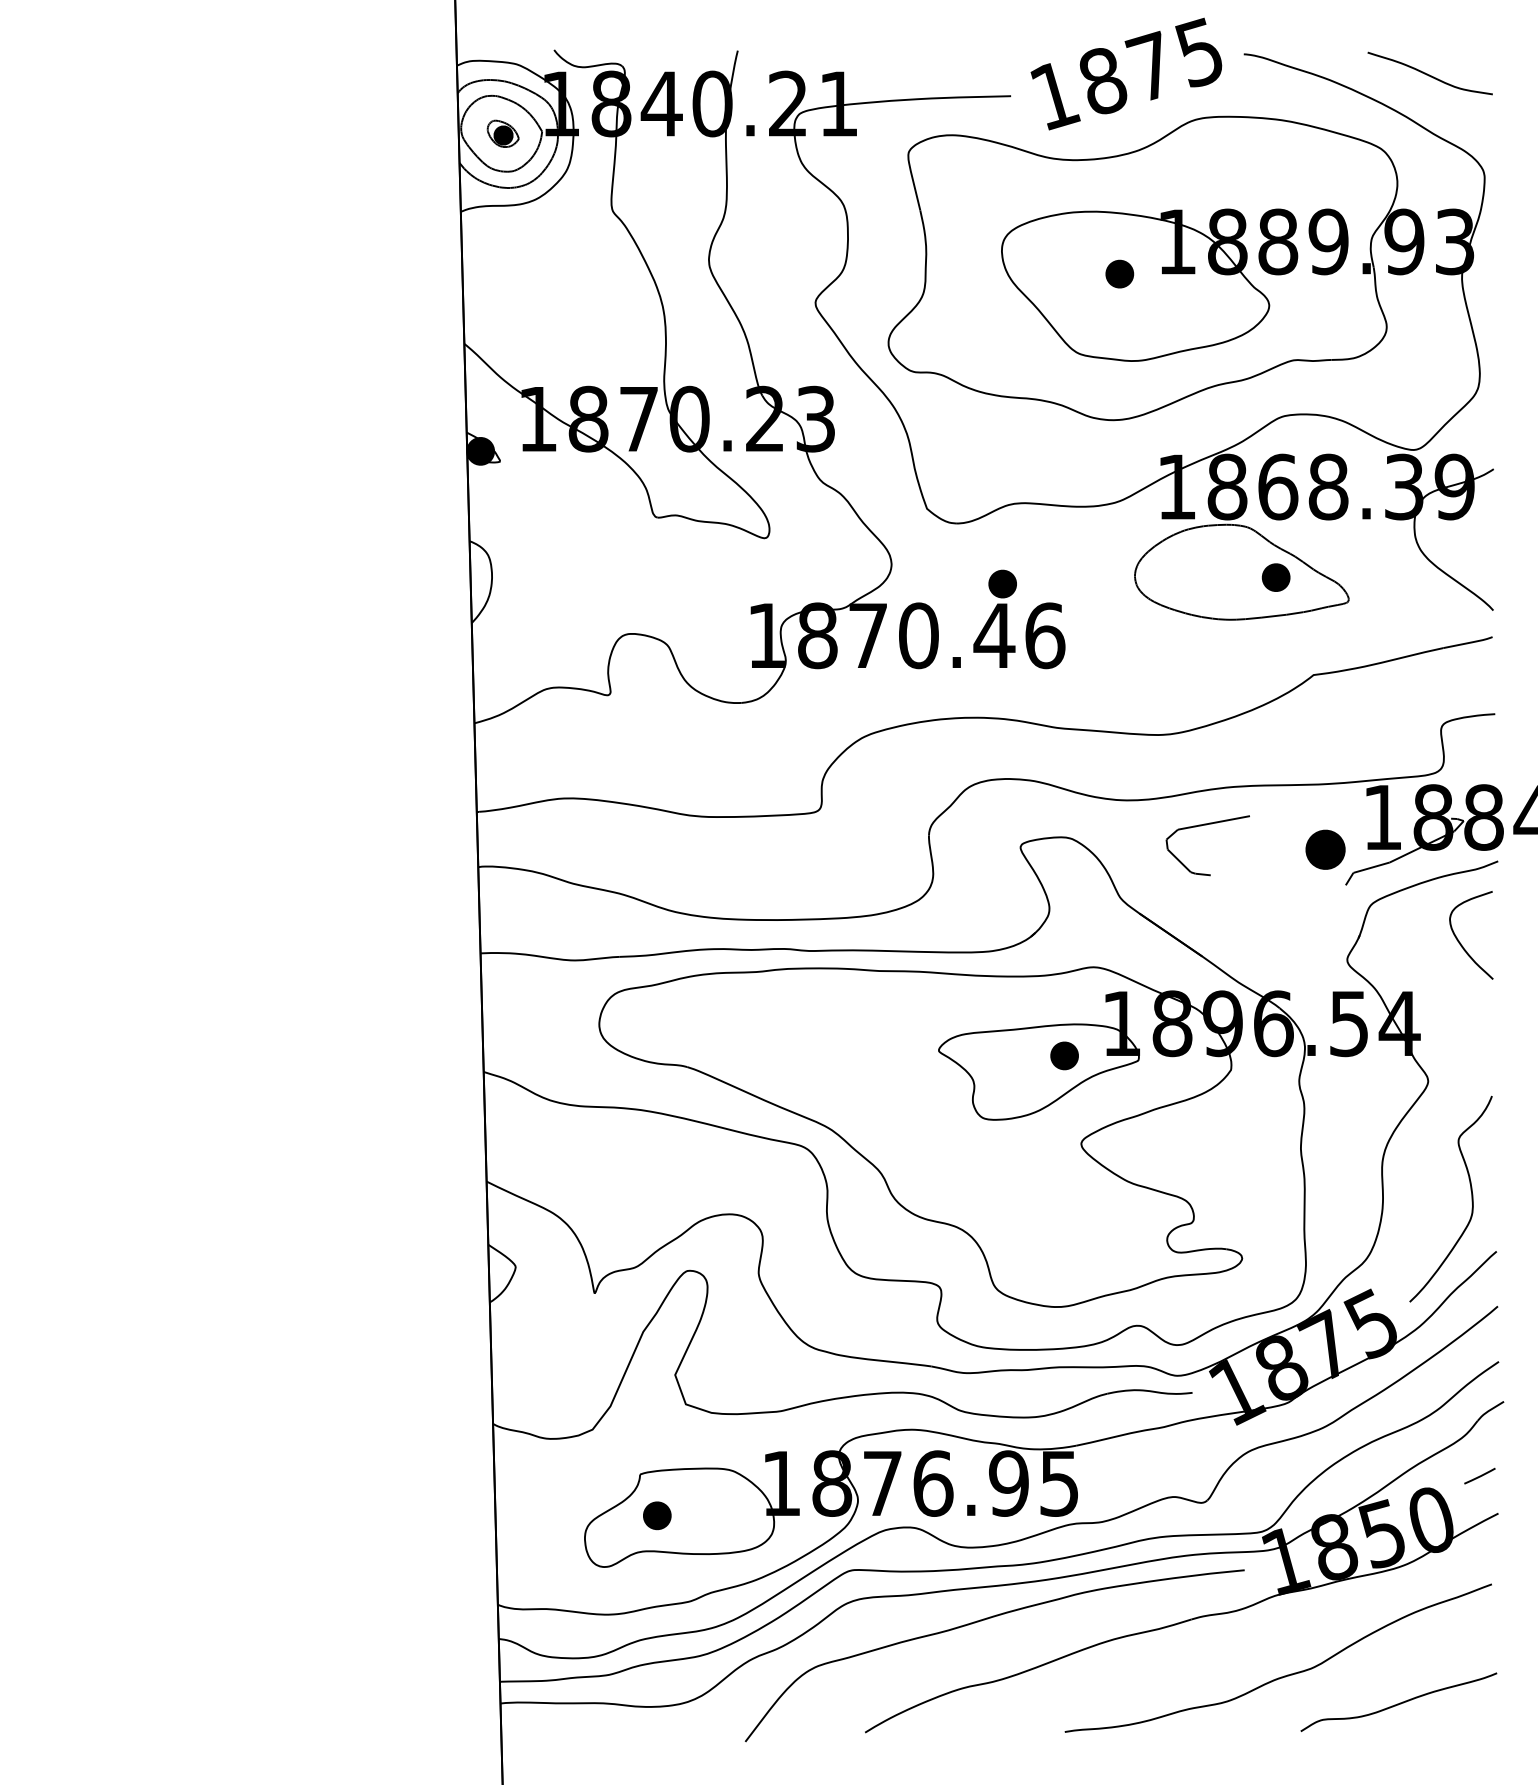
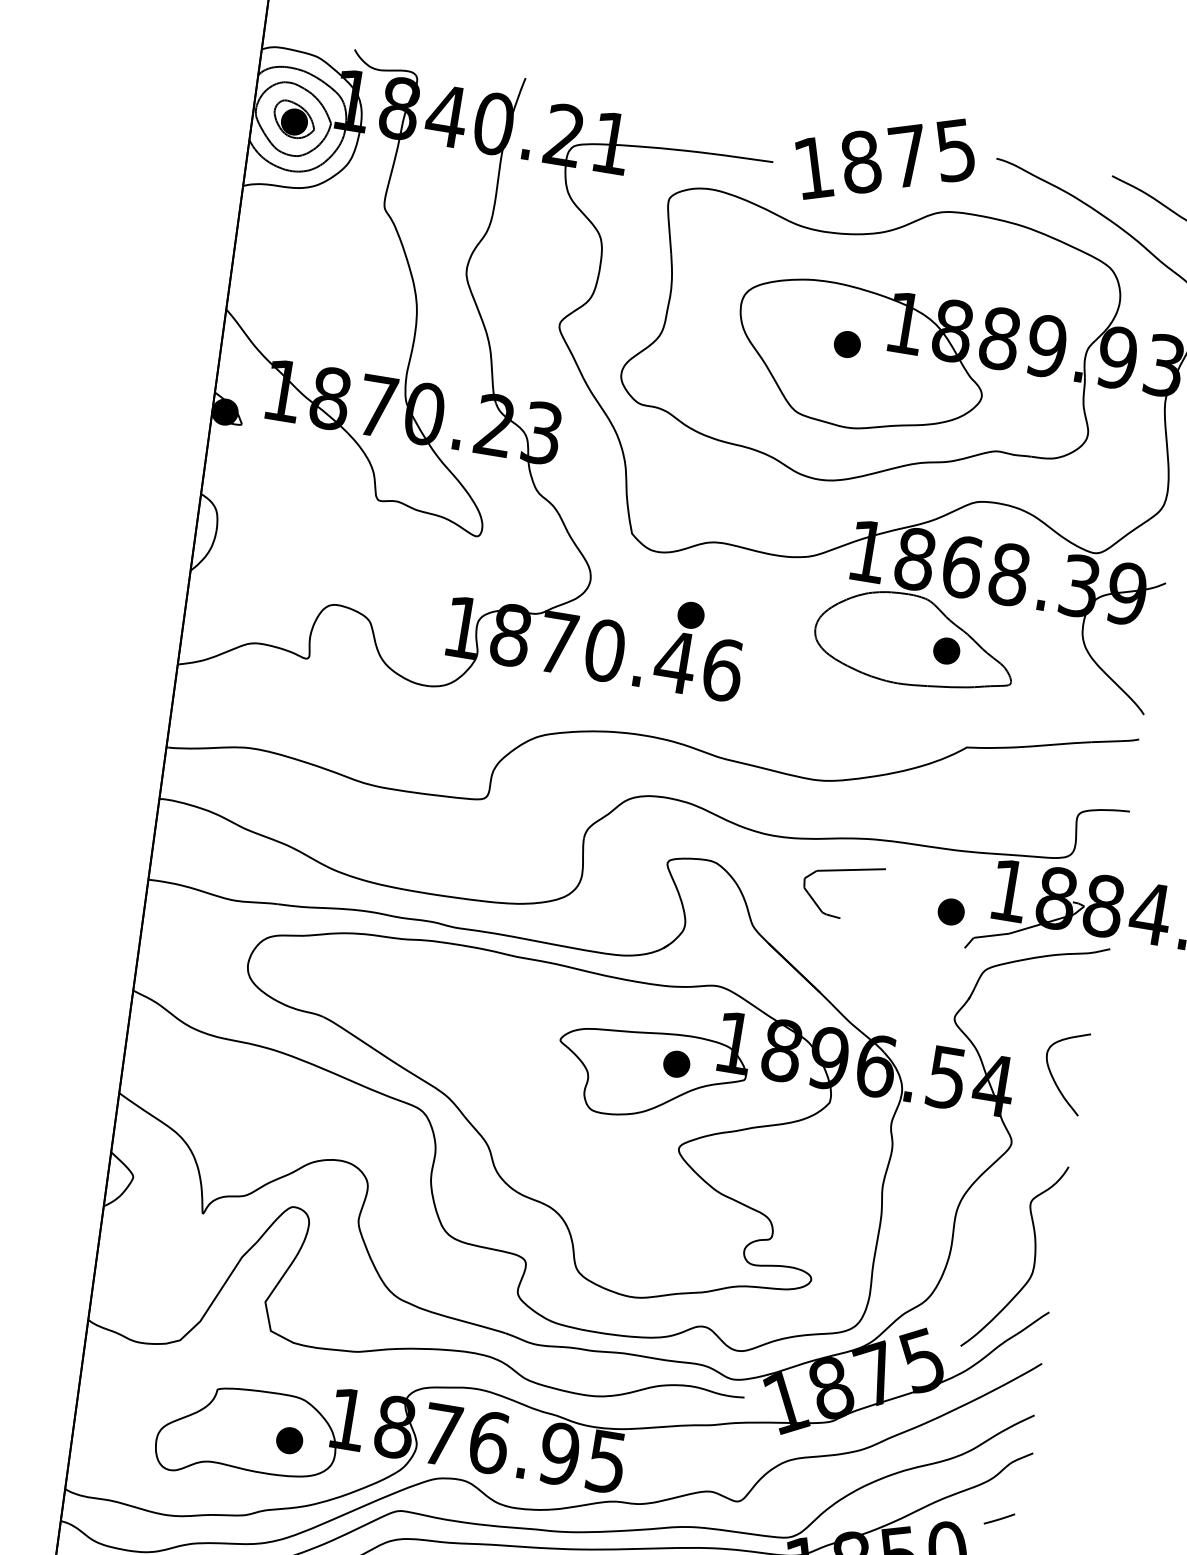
part: (503, 133) -> (294, 119), size x1.43
part: (1325, 849) -> (951, 911), size x0.71
curve: (1461, 943) -> (1054, 1077), moved
part: (657, 1515) -> (289, 1440), moved

